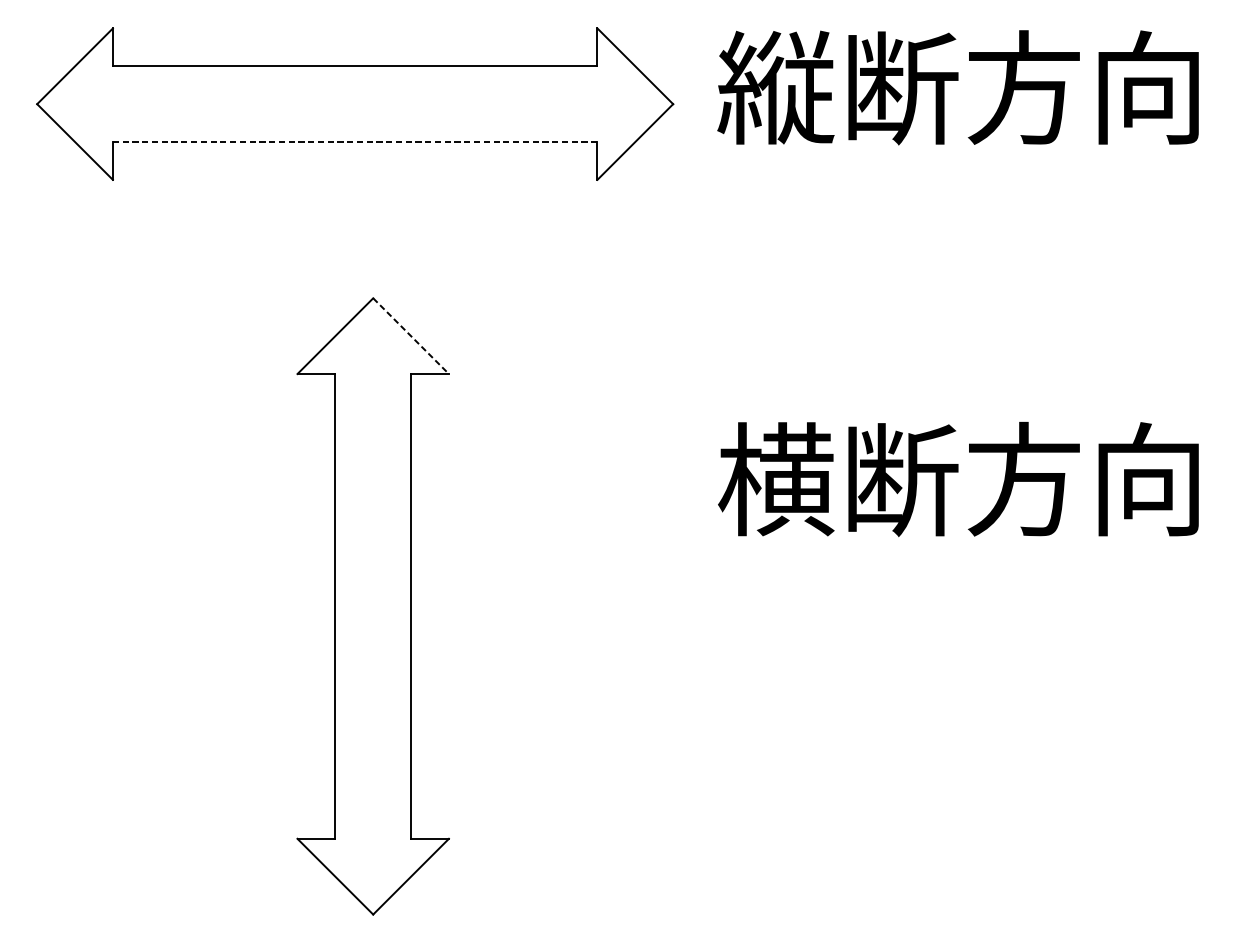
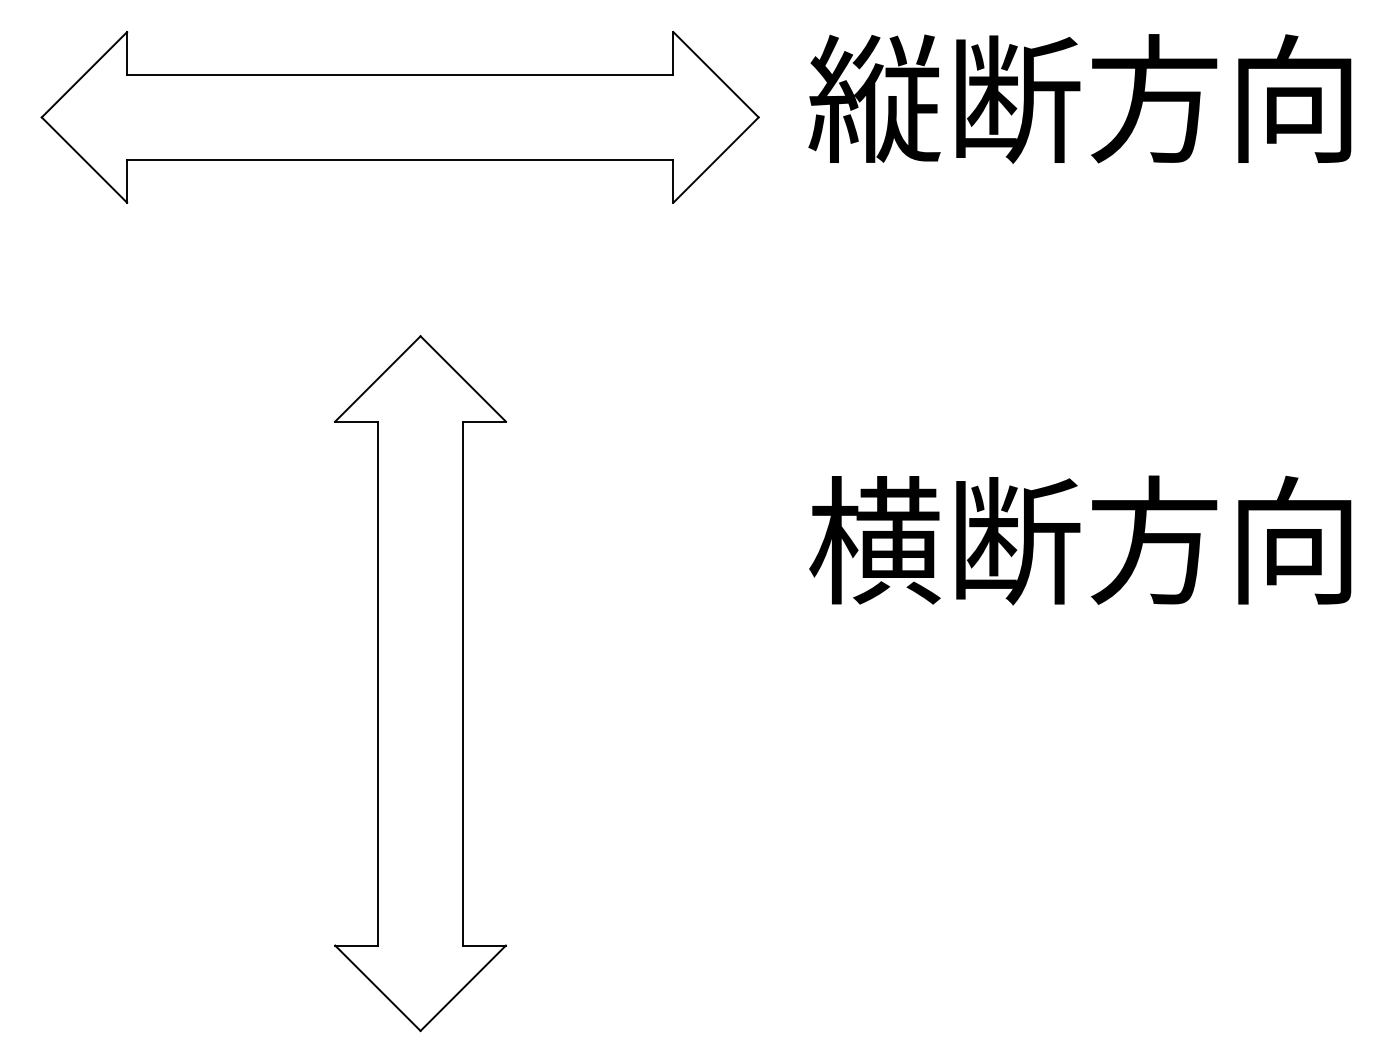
line: (355, 142) -> (400, 160), dashed -> solid
line: (411, 336) -> (463, 379), dashed -> solid

